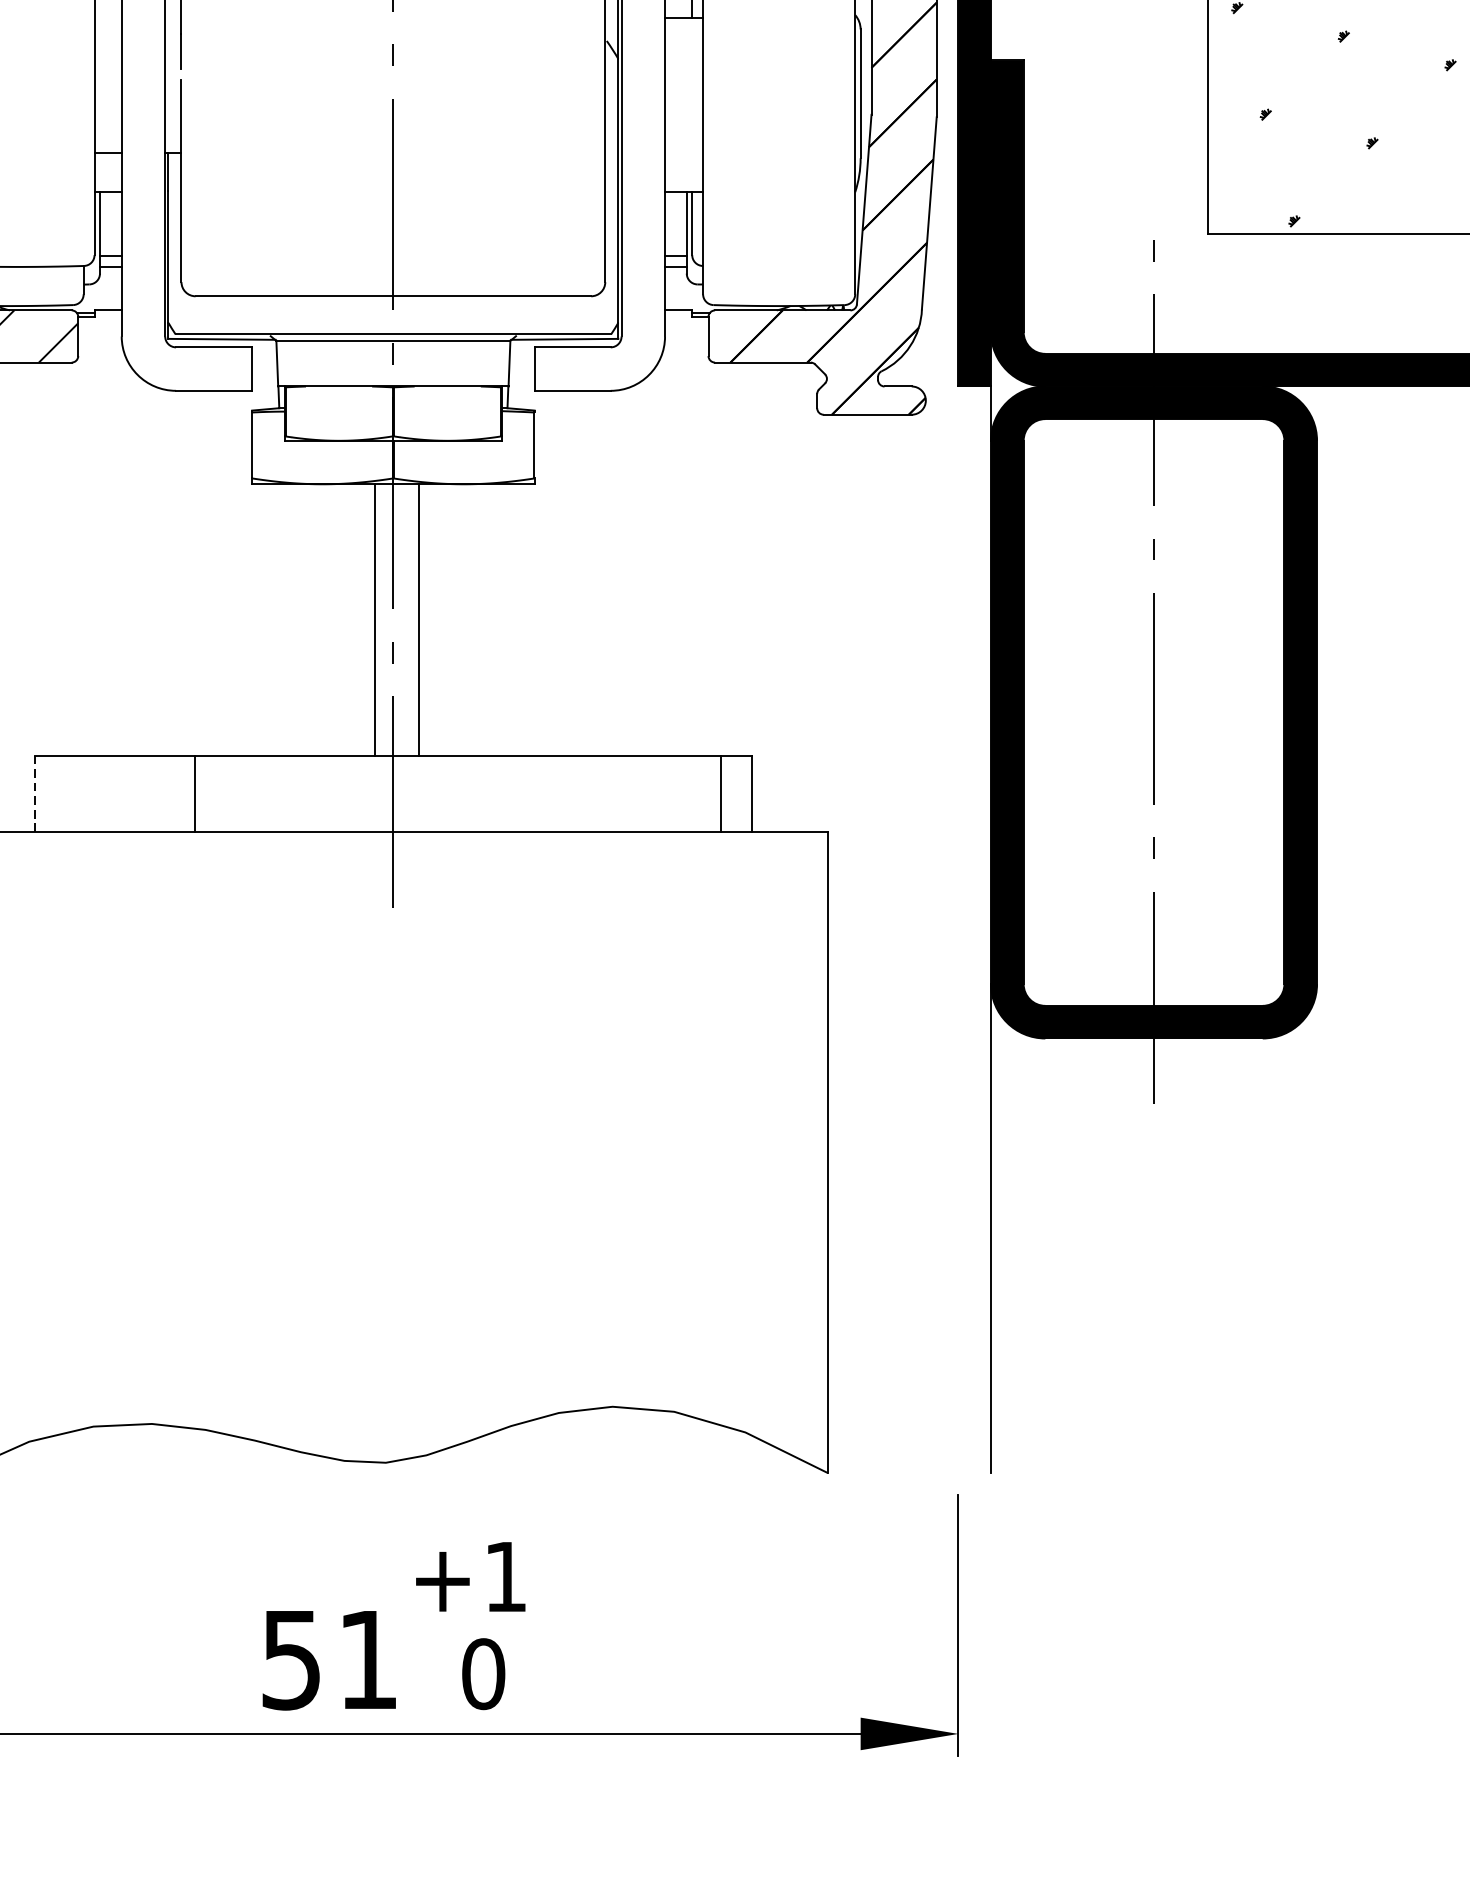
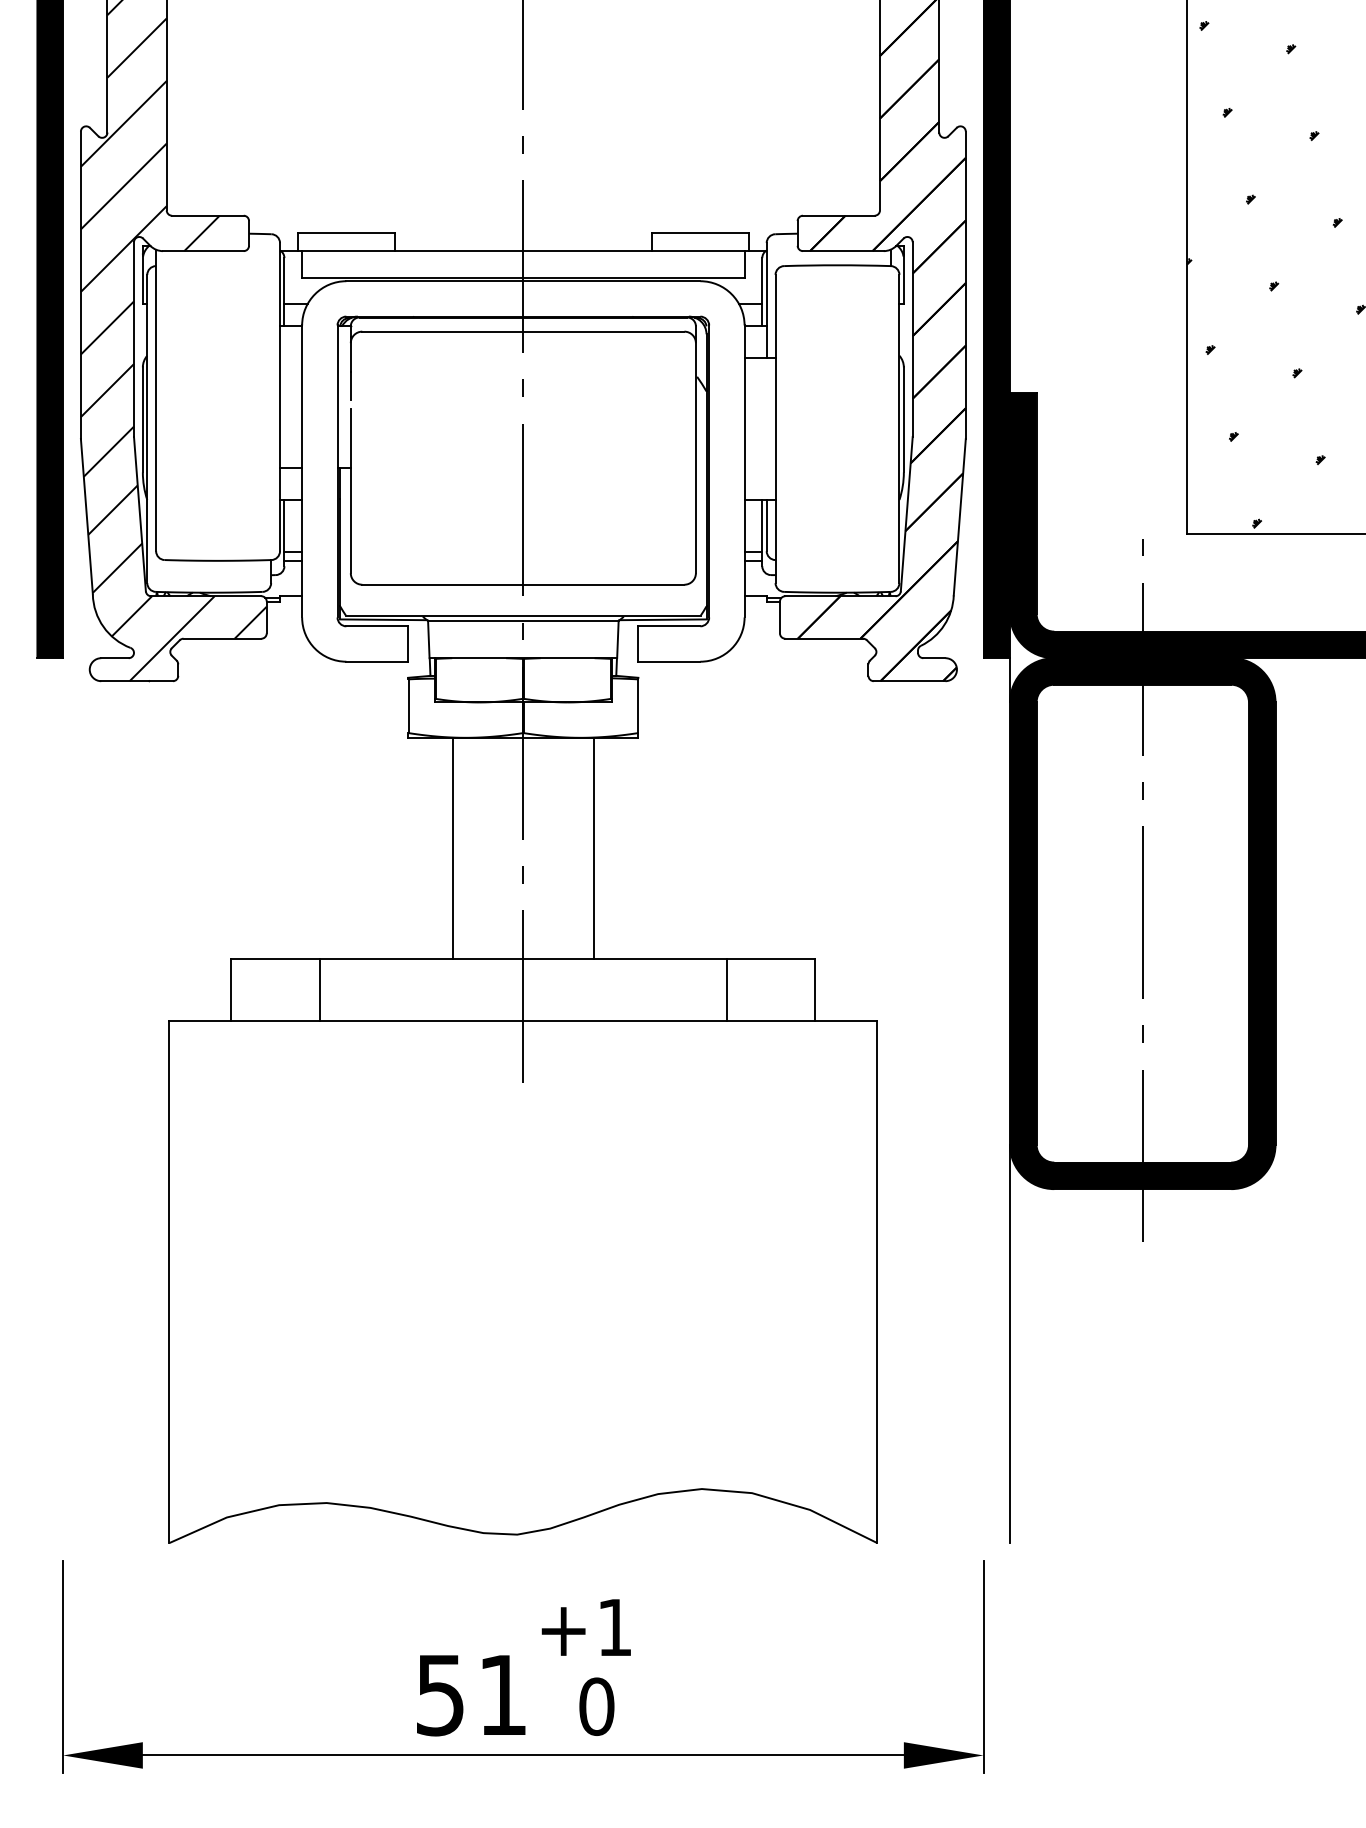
line: (375, 620) -> (452, 848), moved
line: (419, 620) -> (594, 848), moved
line: (34, 794) -> (231, 990), dashed -> solid
line: (194, 794) -> (319, 990), moved
line: (720, 794) -> (726, 990), moved

